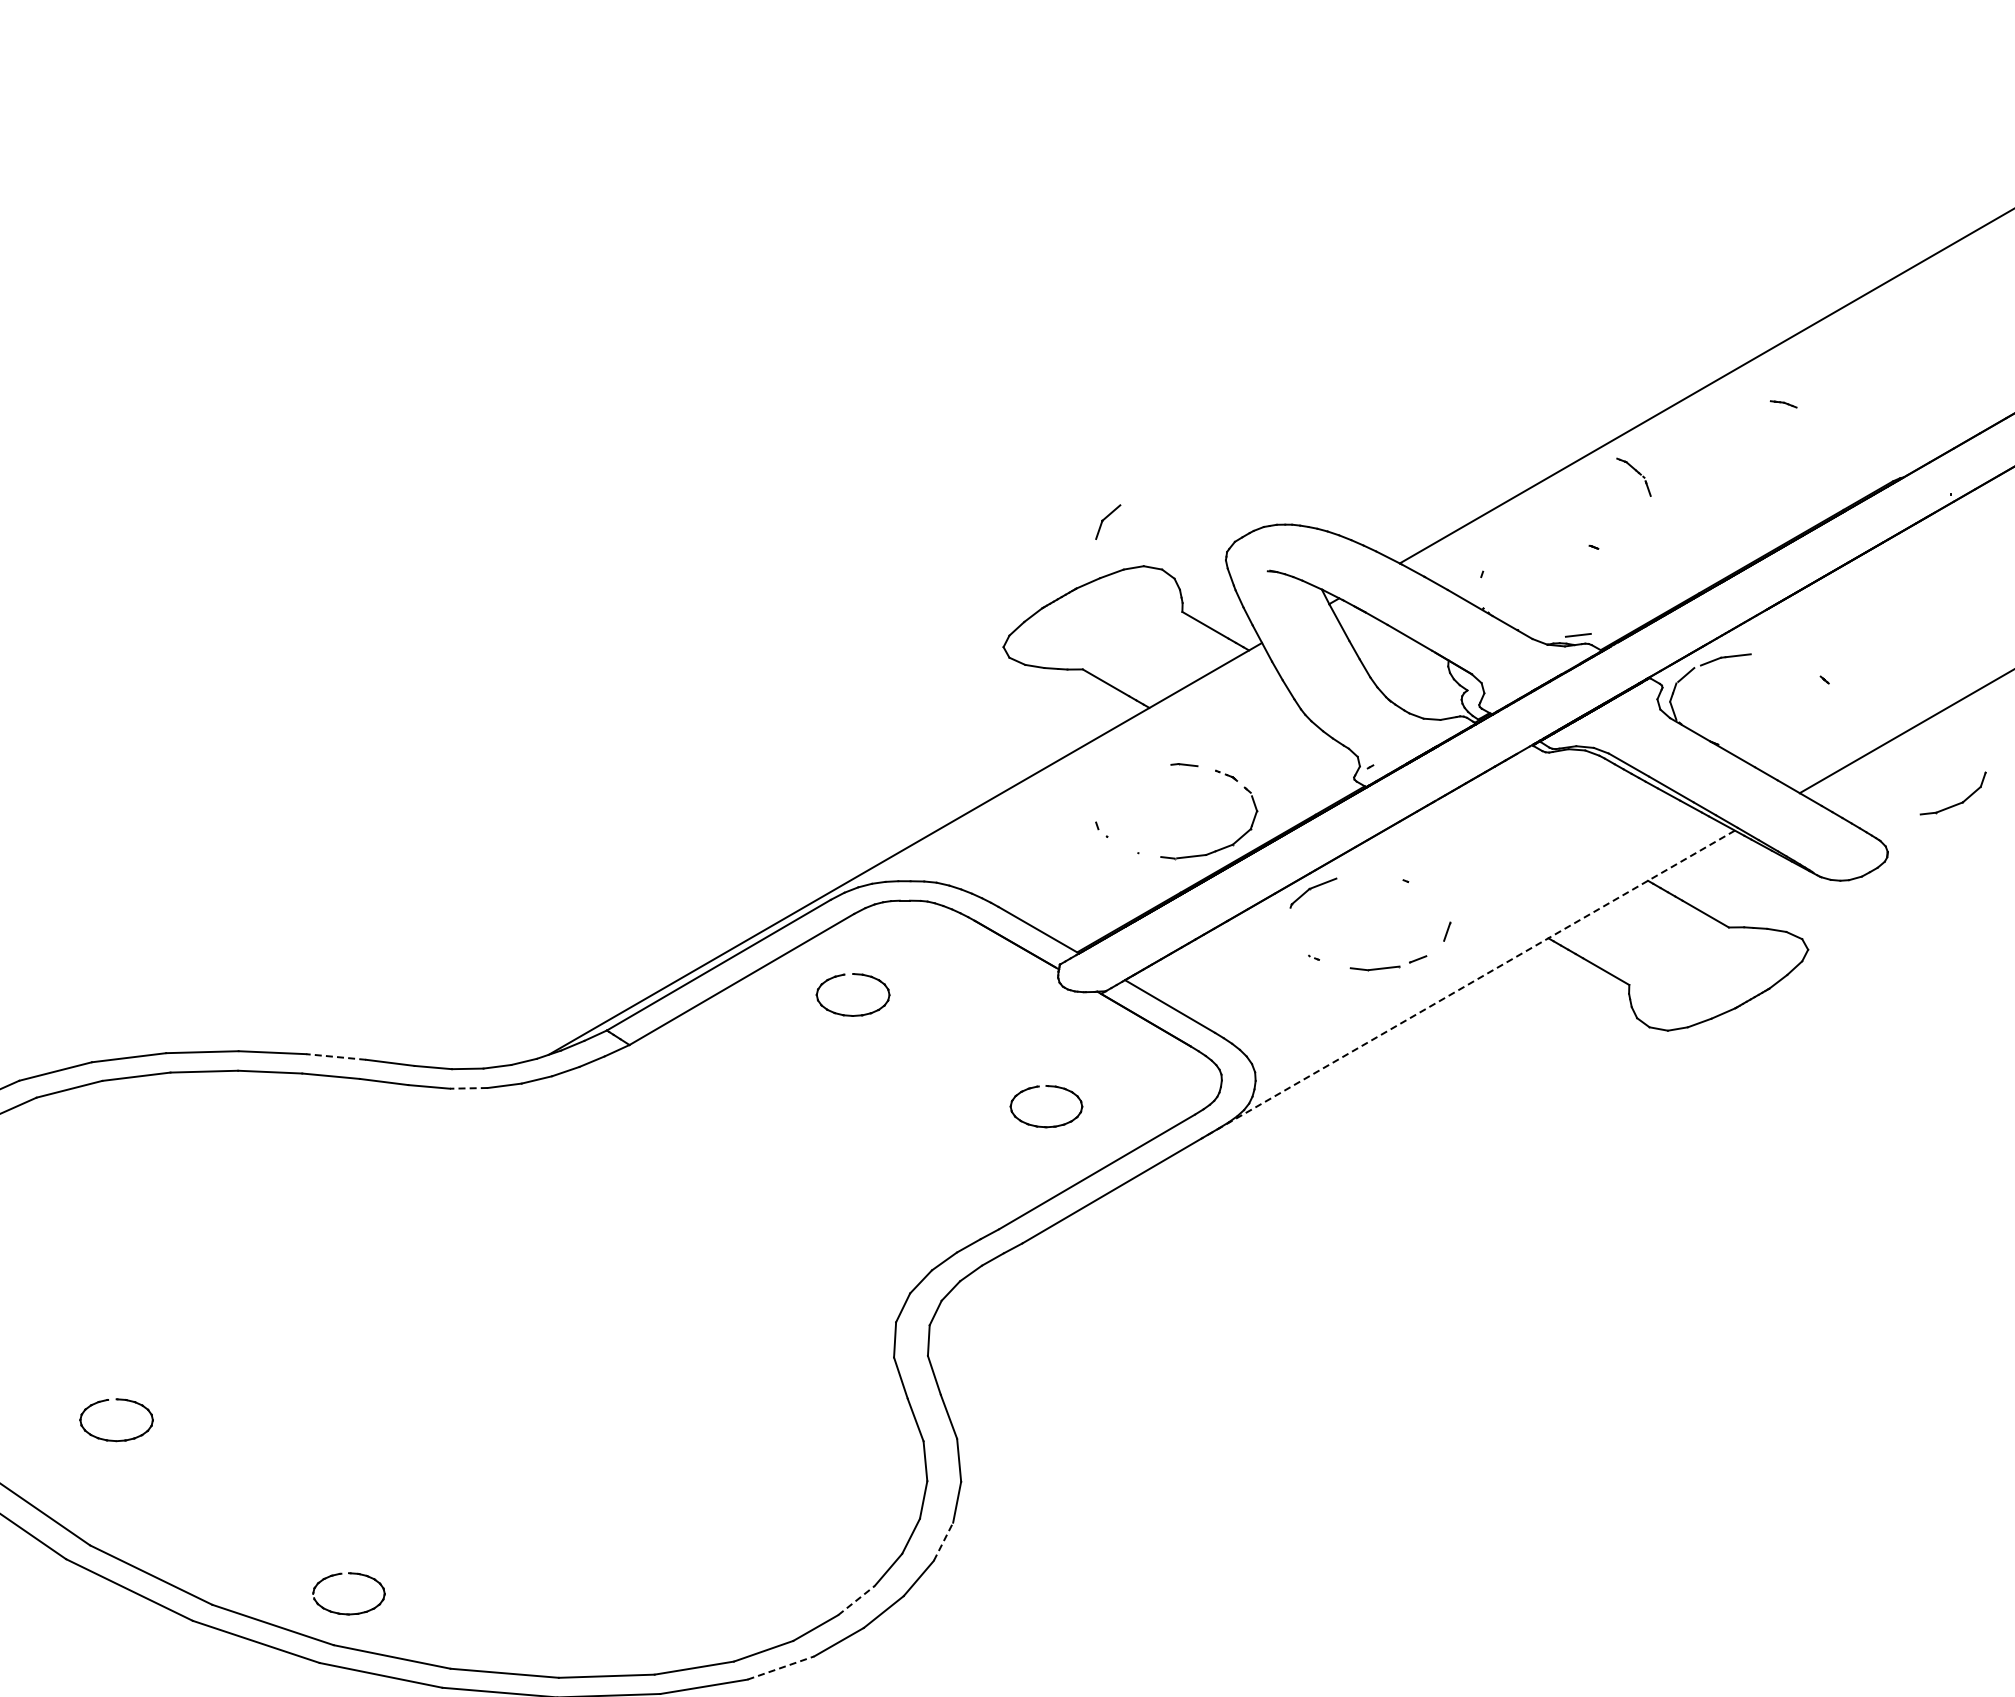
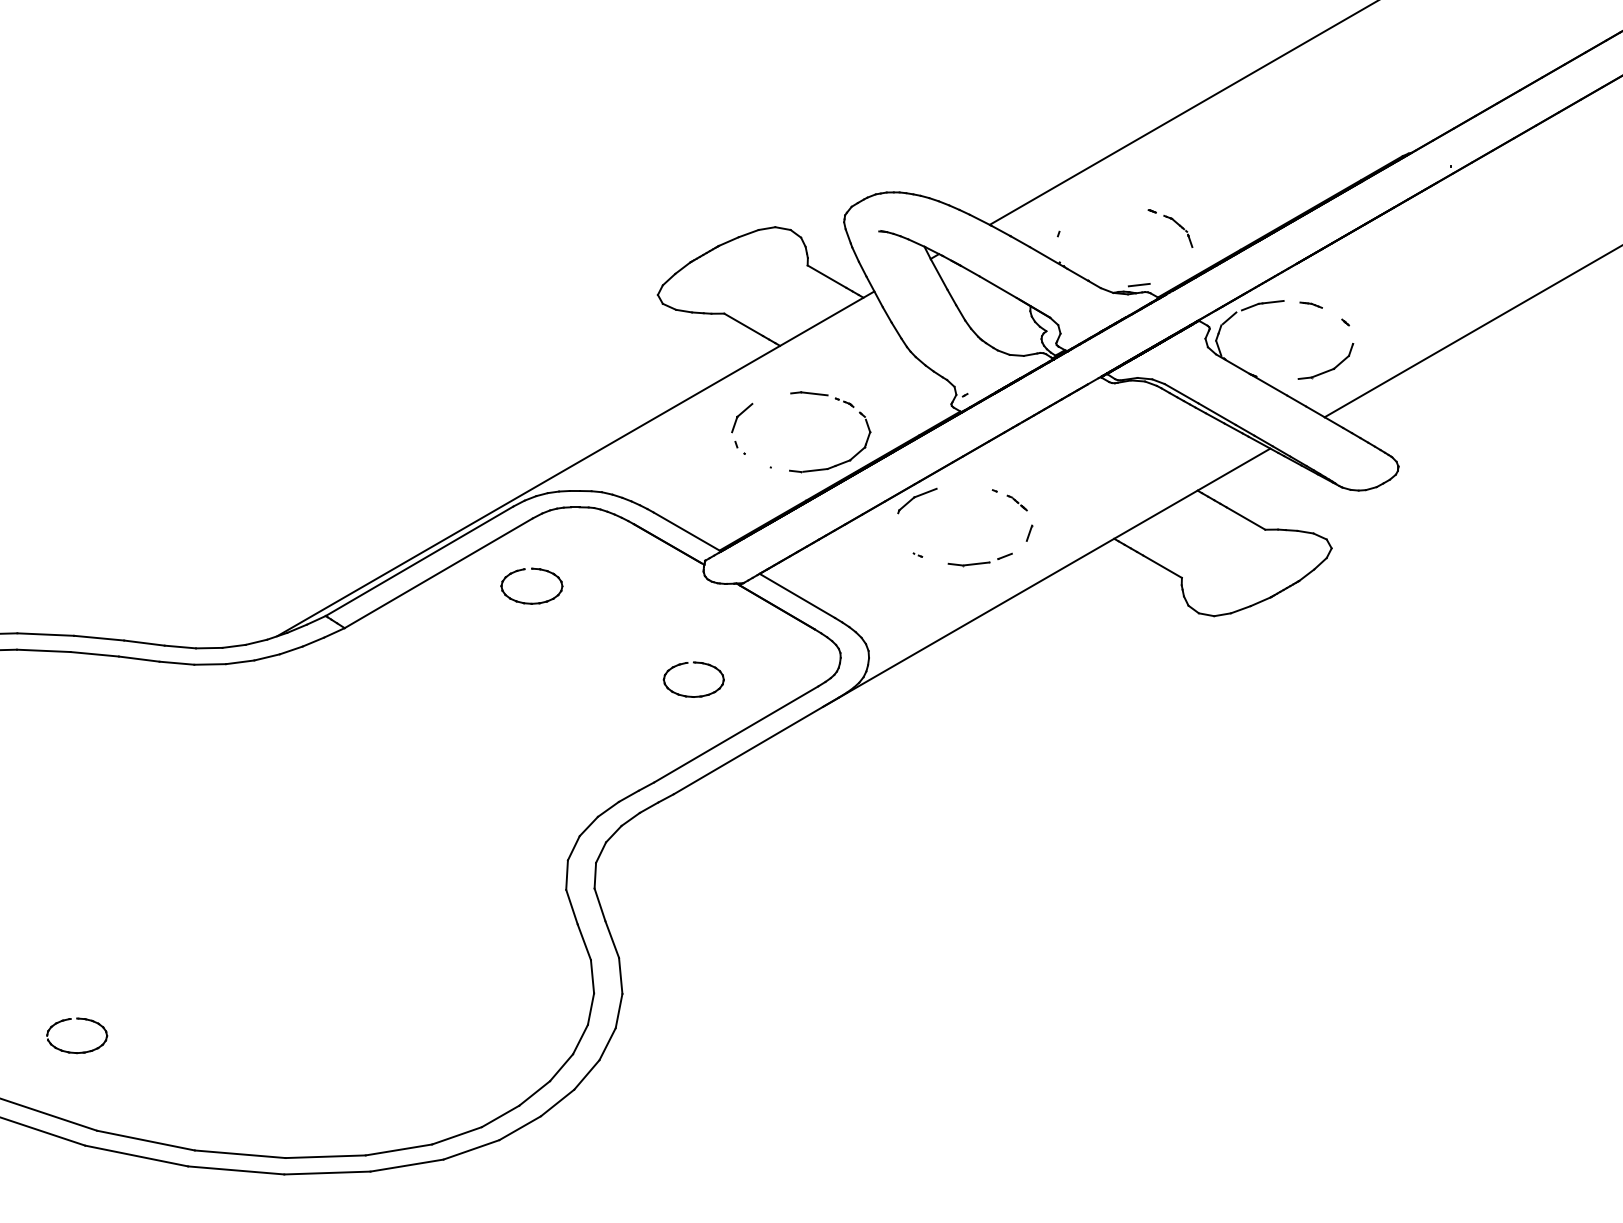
part: (1783, 404) -> (1311, 305), moved
part: (1633, 476) -> (1177, 230), moved
part: (1108, 521) -> (742, 417), moved
part: (1184, 764) -> (809, 393), size x1.67
part: (1956, 803) -> (1328, 369), moved
part: (1432, 895) -> (1017, 502), added
line: (1467, 985) -> (1046, 578), dashed -> solid
line: (335, 1056) -> (98, 637), dashed -> solid
line: (468, 1088) -> (209, 664), dashed -> solid
line: (943, 1541) -> (607, 1043), dashed -> solid
part: (349, 1574) -> (77, 1019), moved
line: (856, 1600) -> (534, 1093), dashed -> solid
line: (781, 1667) -> (471, 1149), dashed -> solid

